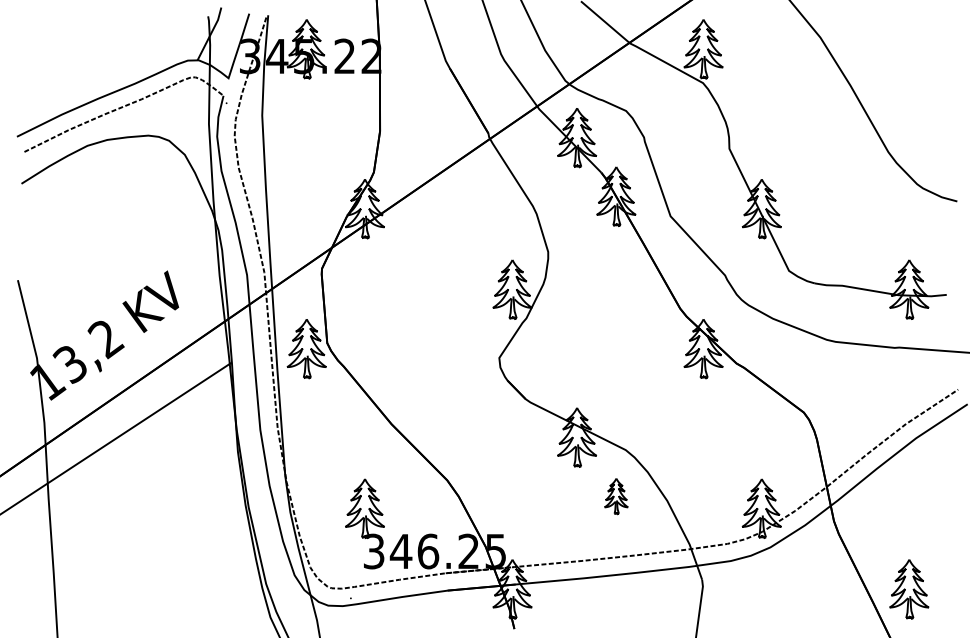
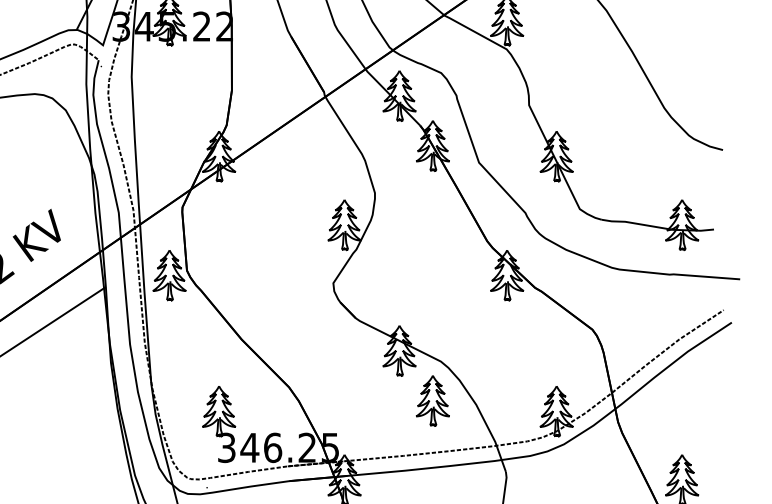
part: (616, 496) -> (433, 401), size x1.67

